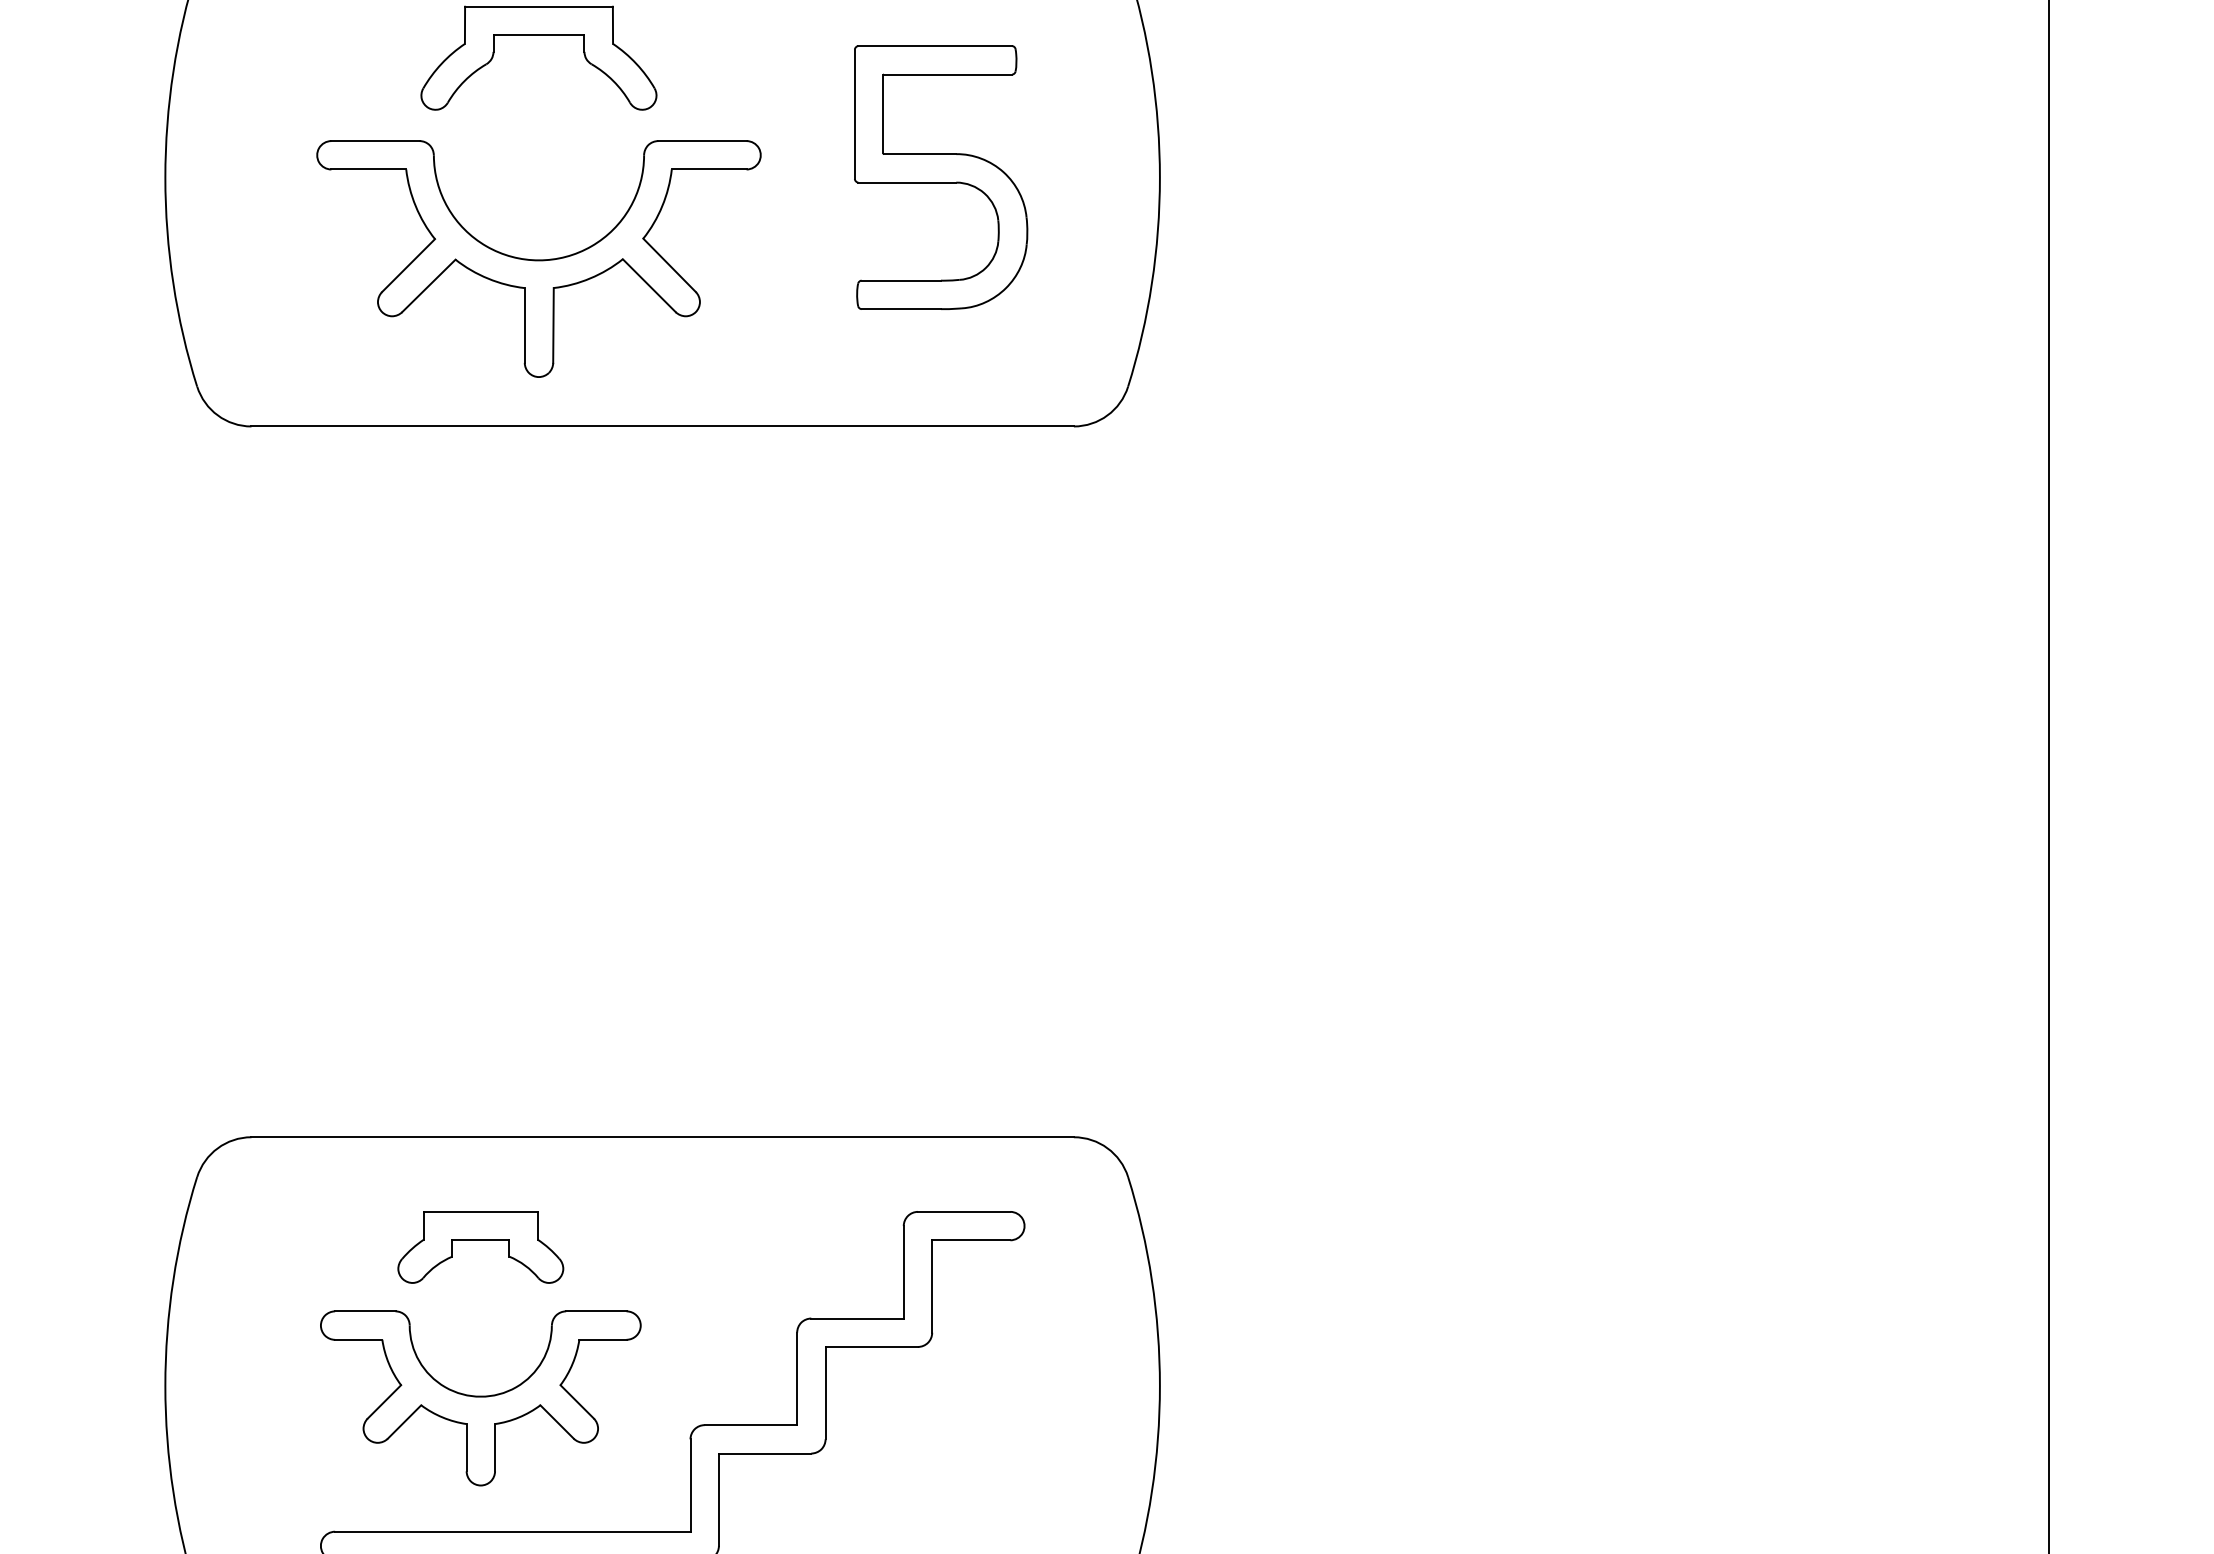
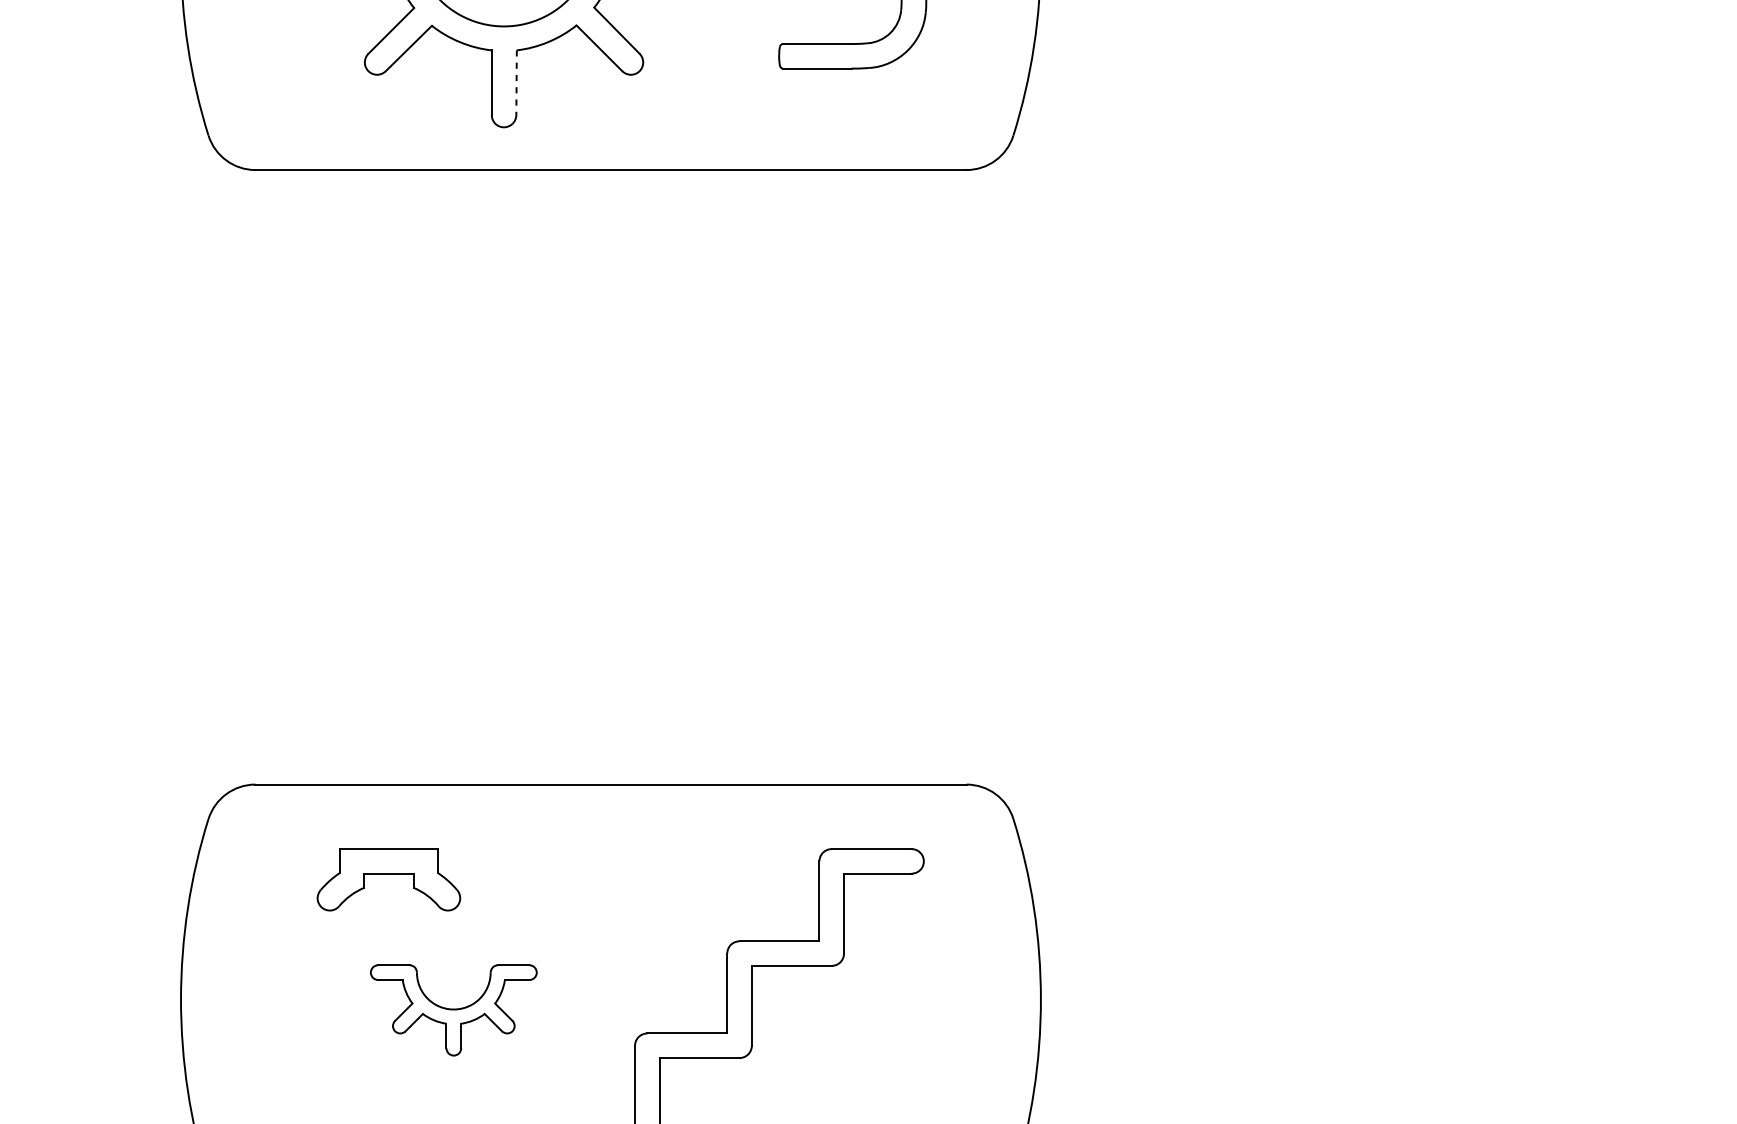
line: (553, 325) -> (516, 82), solid -> dashed
part: (480, 1240) -> (388, 873), moved
part: (480, 1398) -> (453, 1010), size x0.6

